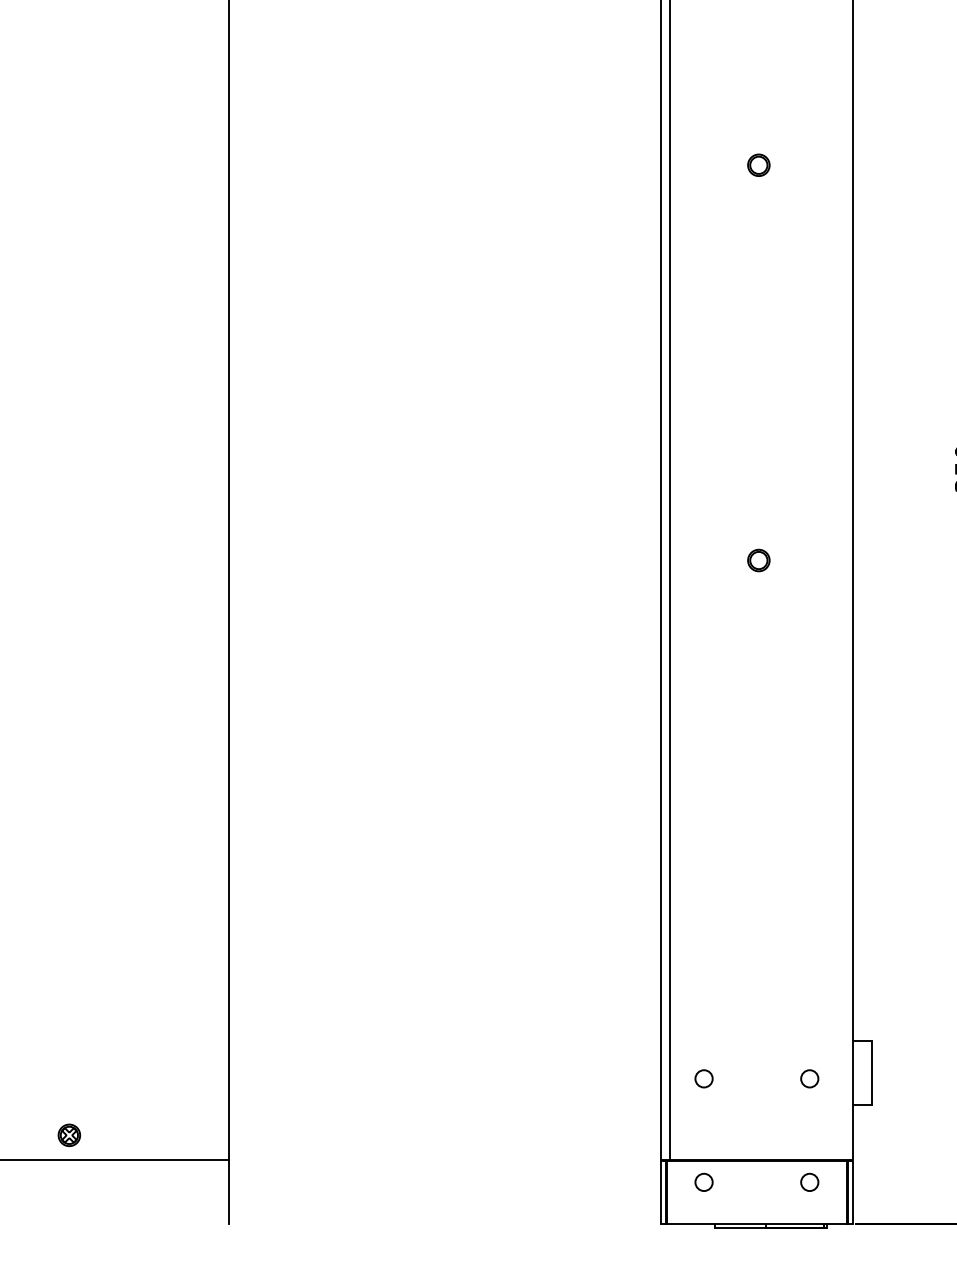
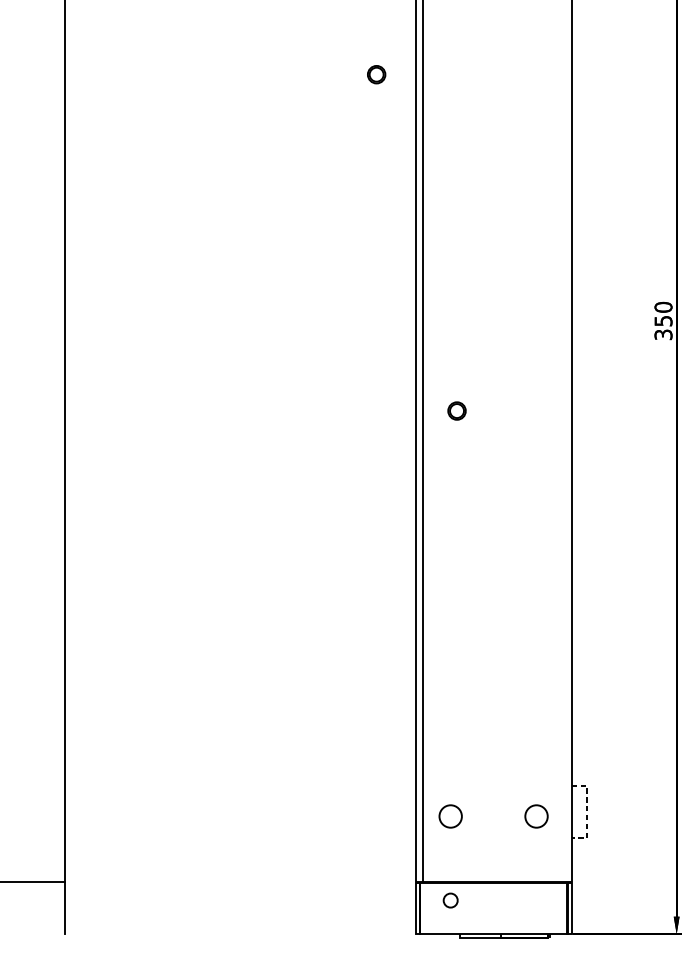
part: (758, 164) -> (376, 74), moved
part: (758, 560) -> (456, 411), moved
line: (872, 1073) -> (587, 812), solid -> dashed
circle: (703, 1078) -> (450, 816), size x1.6
circle: (809, 1078) -> (536, 816), size x1.6
circle: (809, 1181) -> (536, 899), removed

